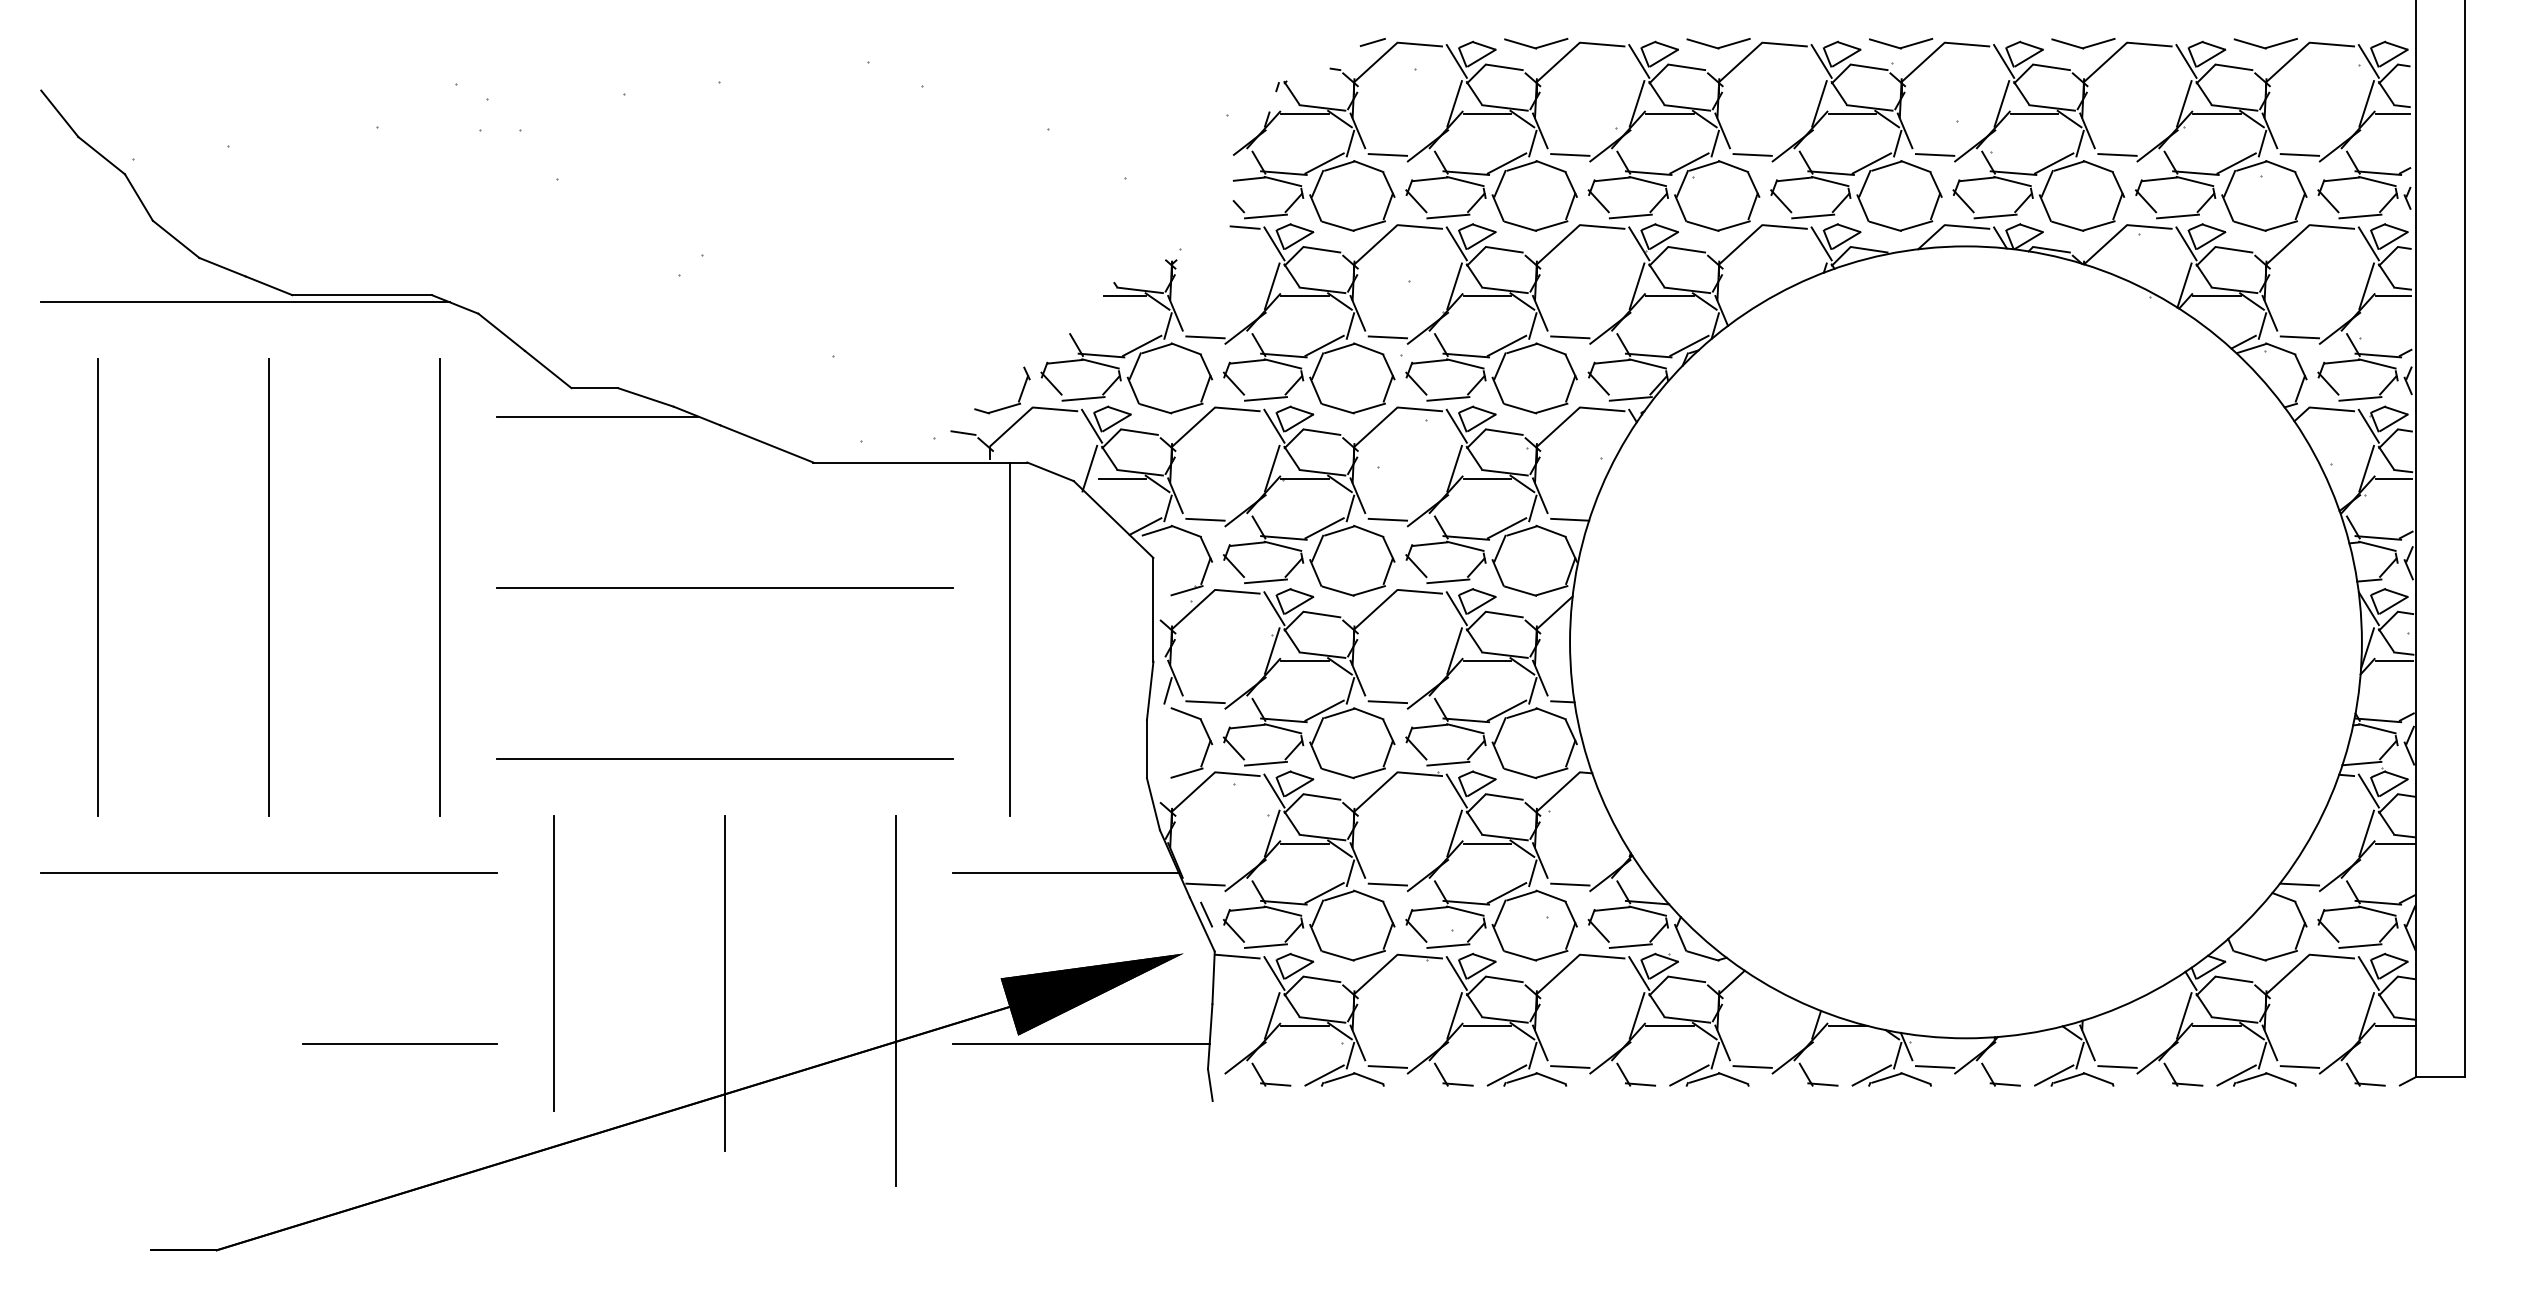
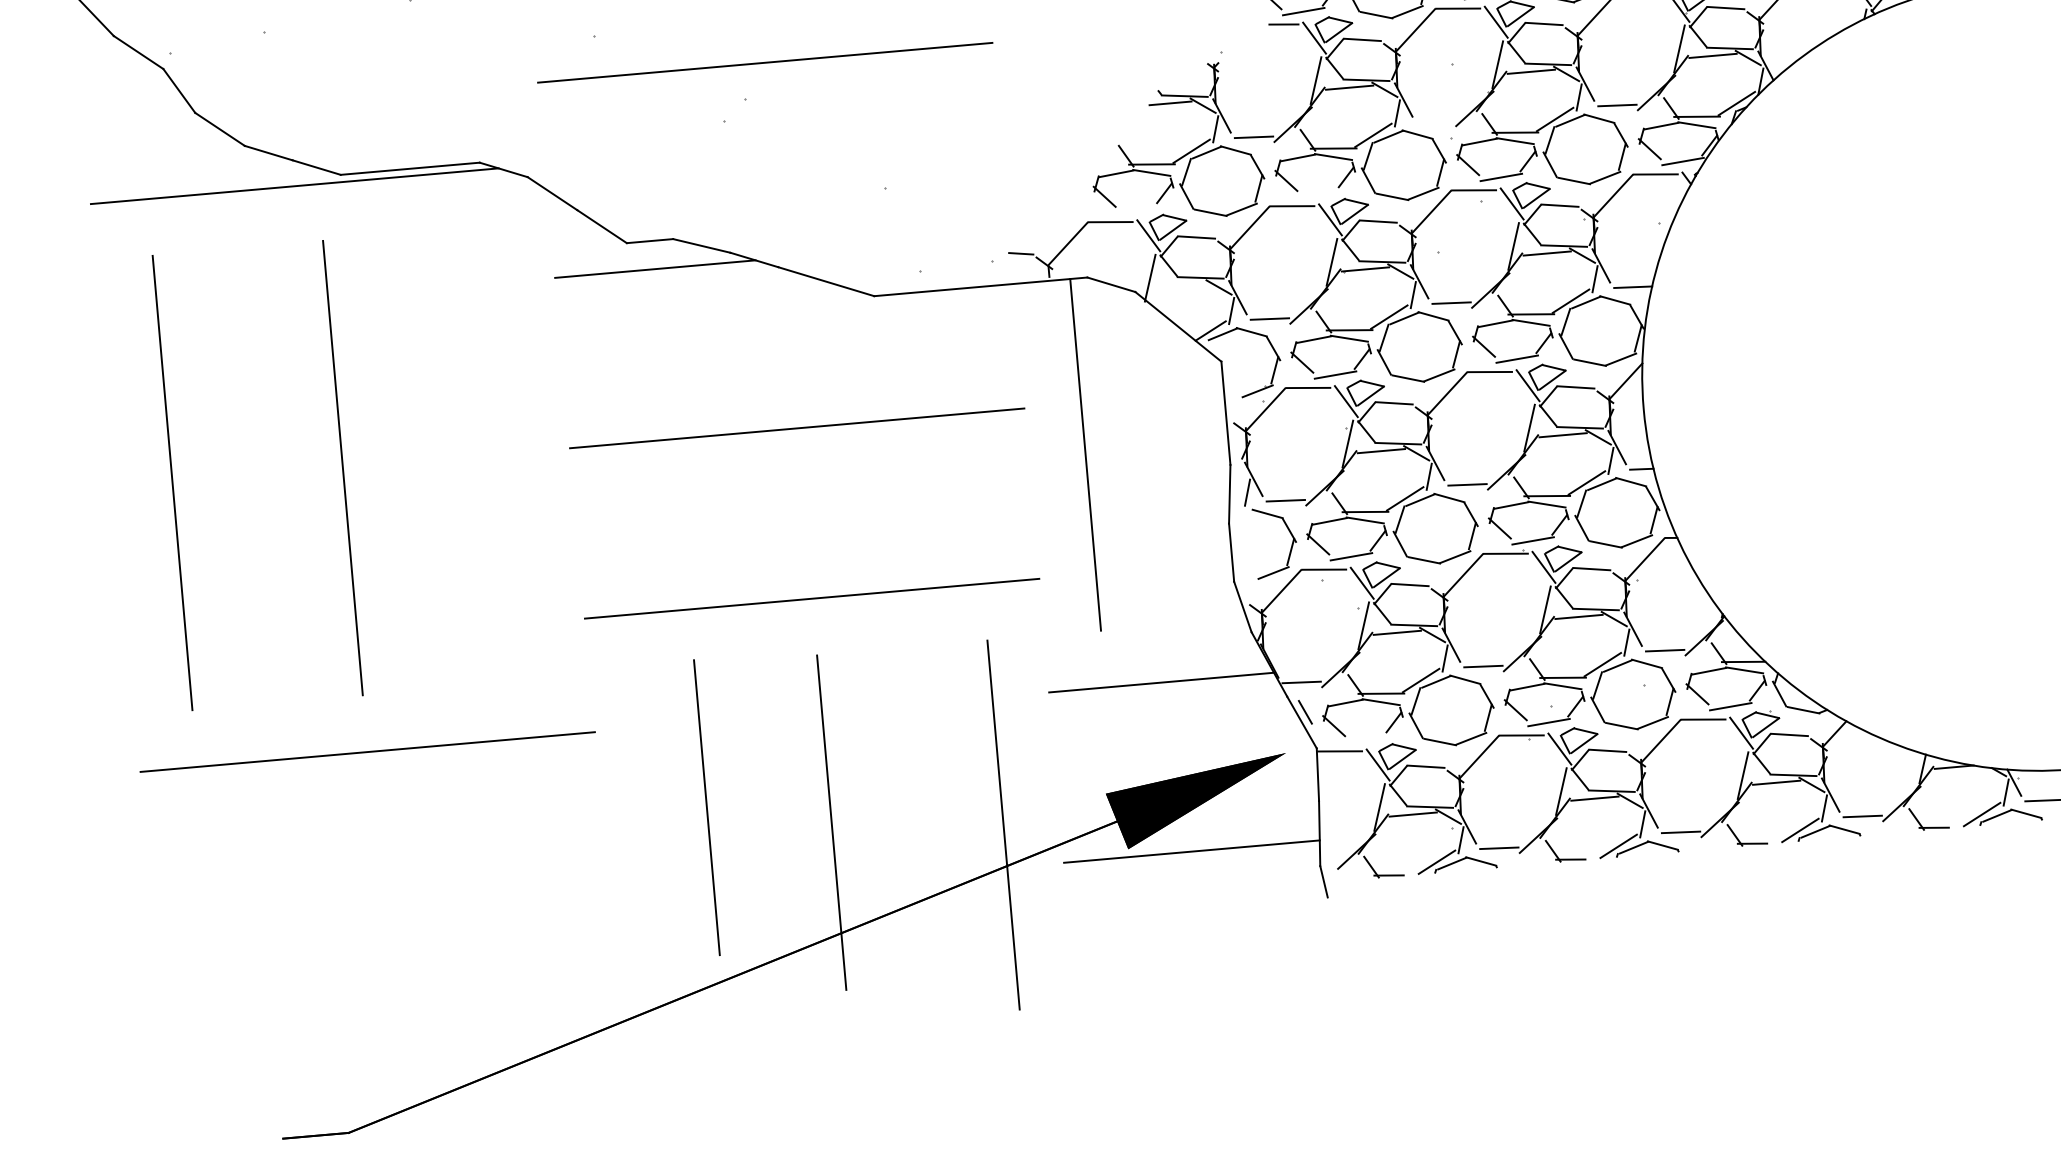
line: (724, 220) -> (764, 62), added
line: (1387, 337) -> (1435, 121), removed
line: (1083, 398) -> (1137, 208), removed
line: (1265, 398) -> (1319, 192), removed
part: (1006, 406) -> (1061, 223), removed
line: (1122, 478) -> (1183, 285), removed
line: (440, 587) -> (513, 453), removed
line: (1265, 945) -> (1366, 737), removed
line: (553, 963) -> (706, 807), moved
line: (399, 1043) -> (512, 911), removed

